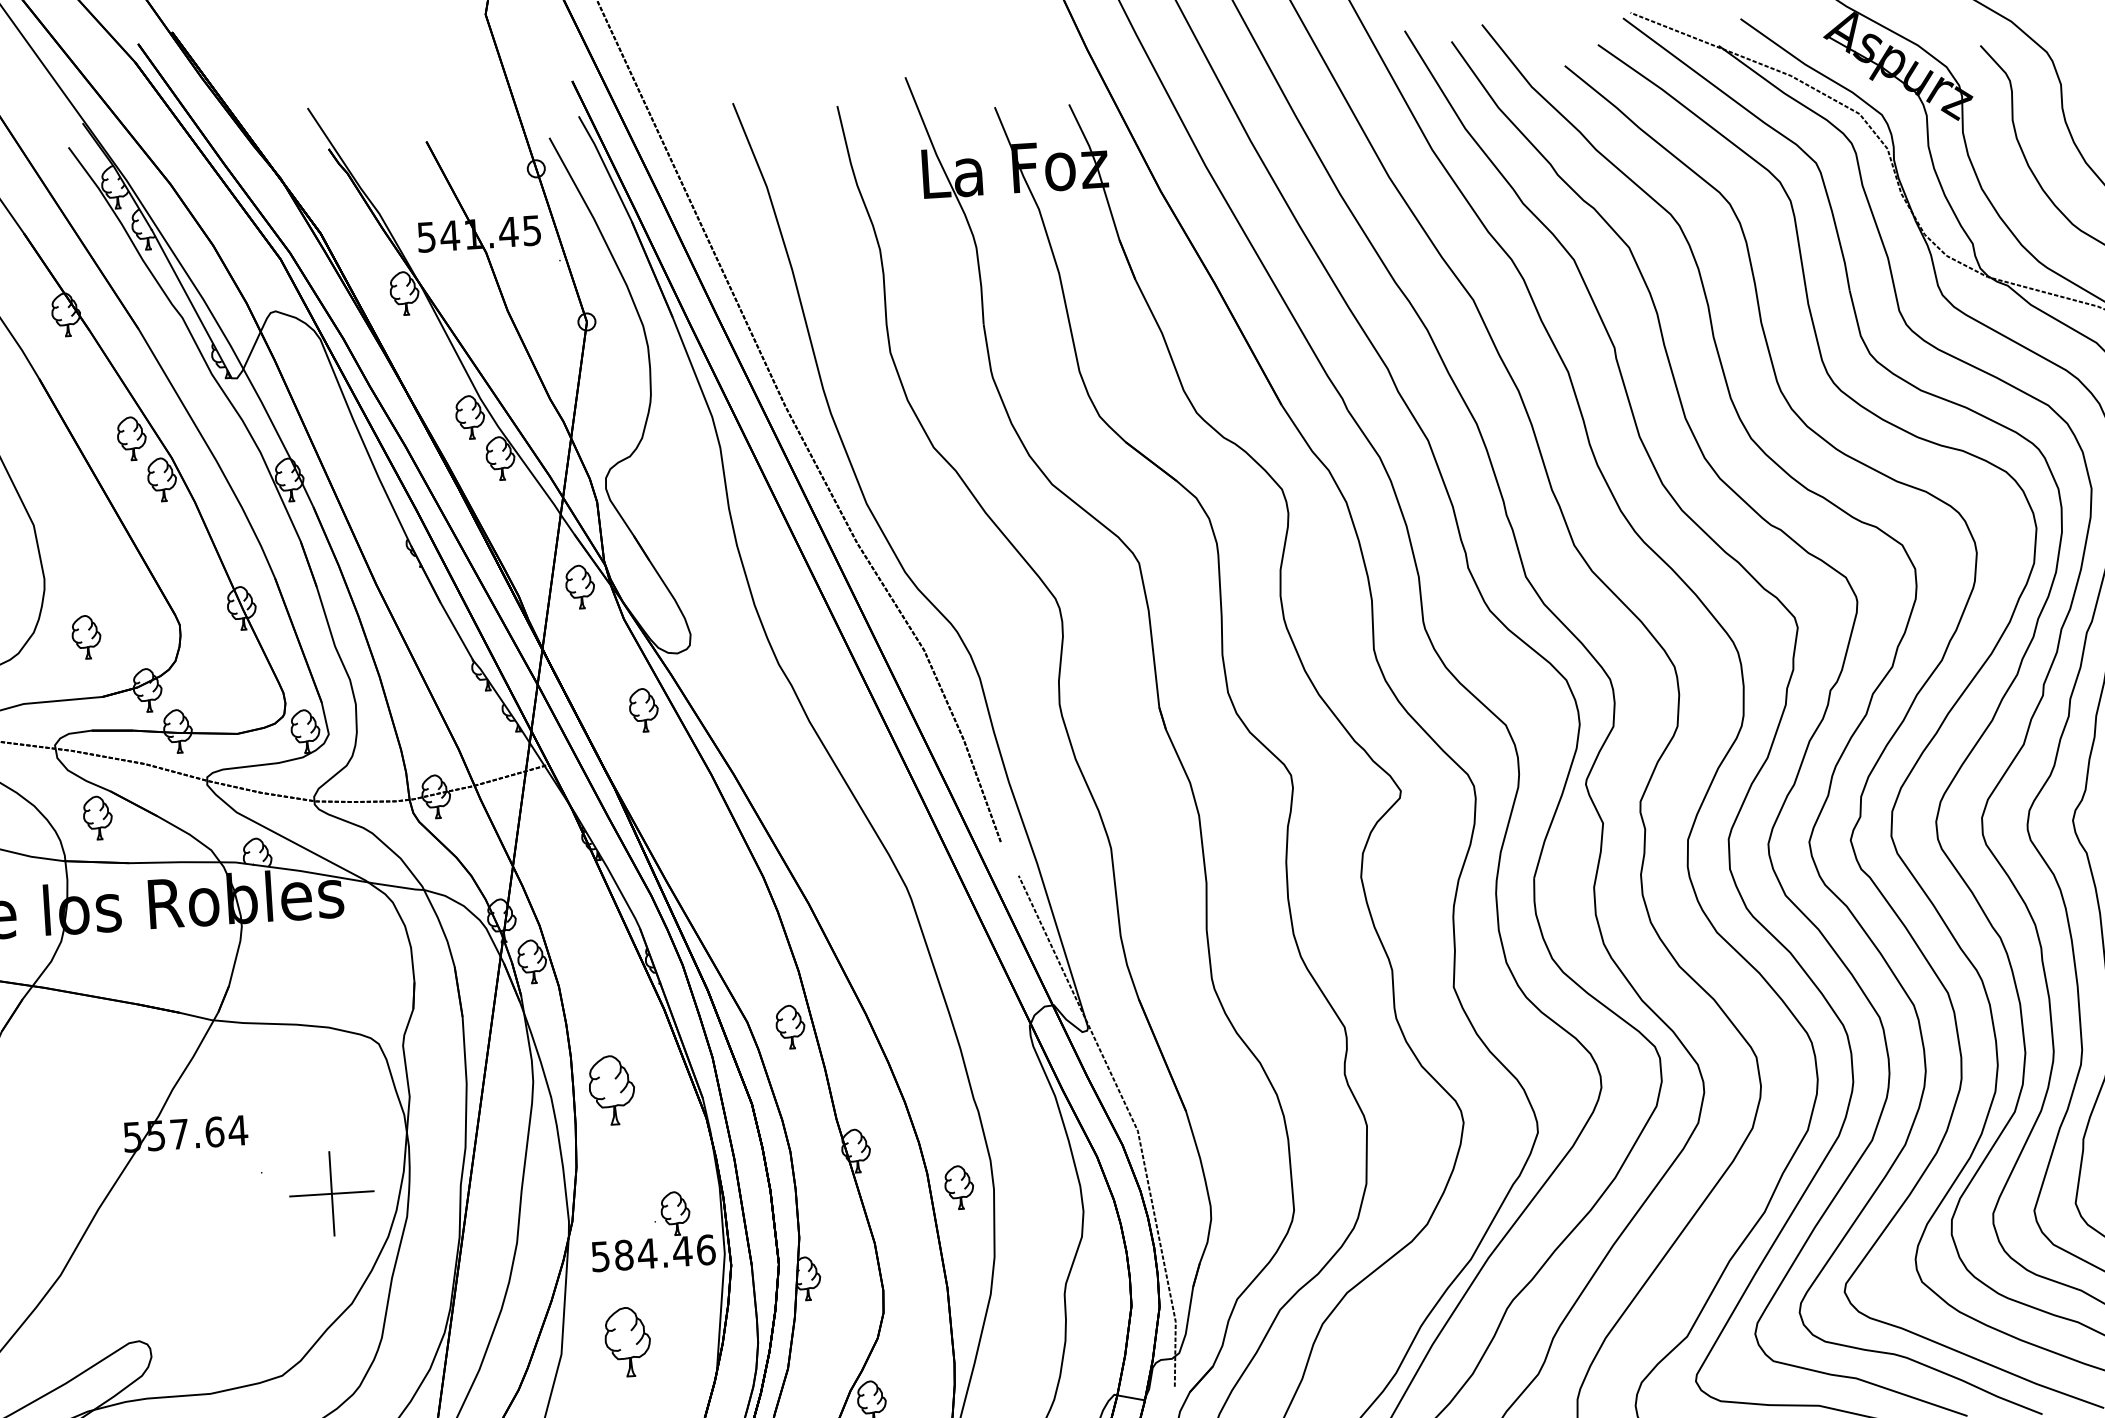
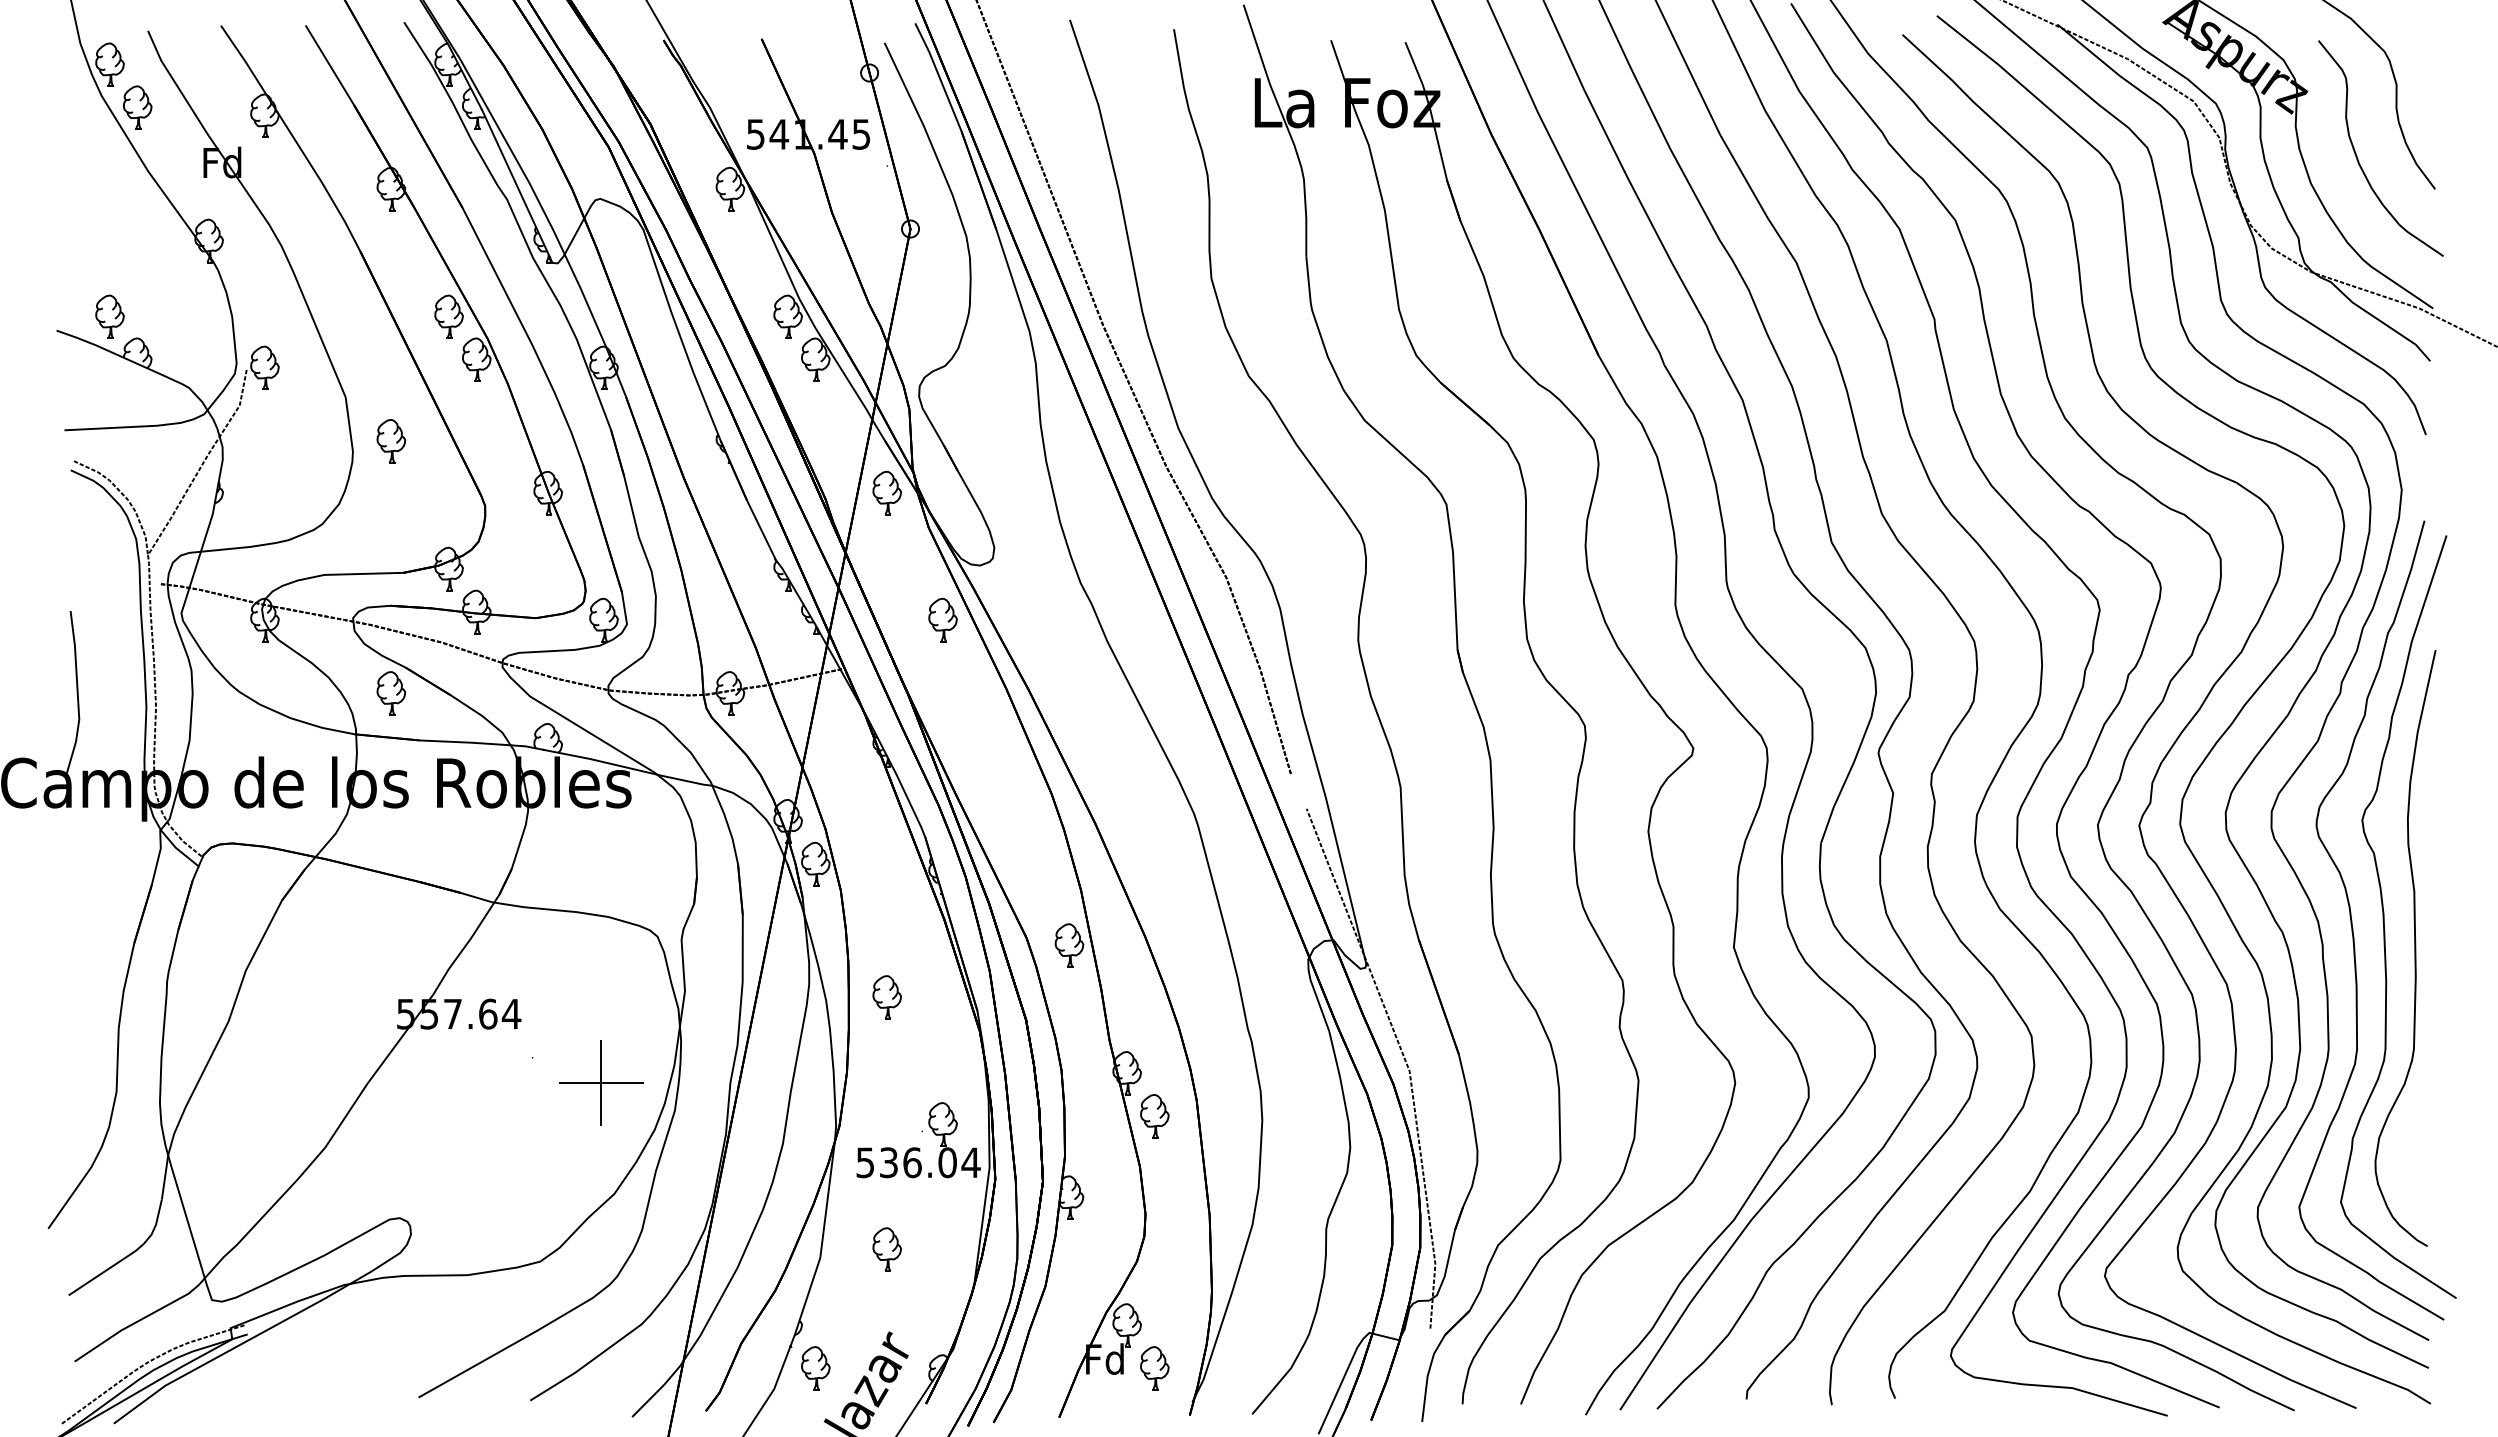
part: (86, 637) -> (391, 441), moved
part: (611, 1090) -> (886, 997), size x0.62
part: (959, 1187) -> (1154, 1116), moved
text: (664, 1252) -> (929, 1162), 584.46 -> 536.04
part: (627, 1341) -> (886, 1249), size x0.62

